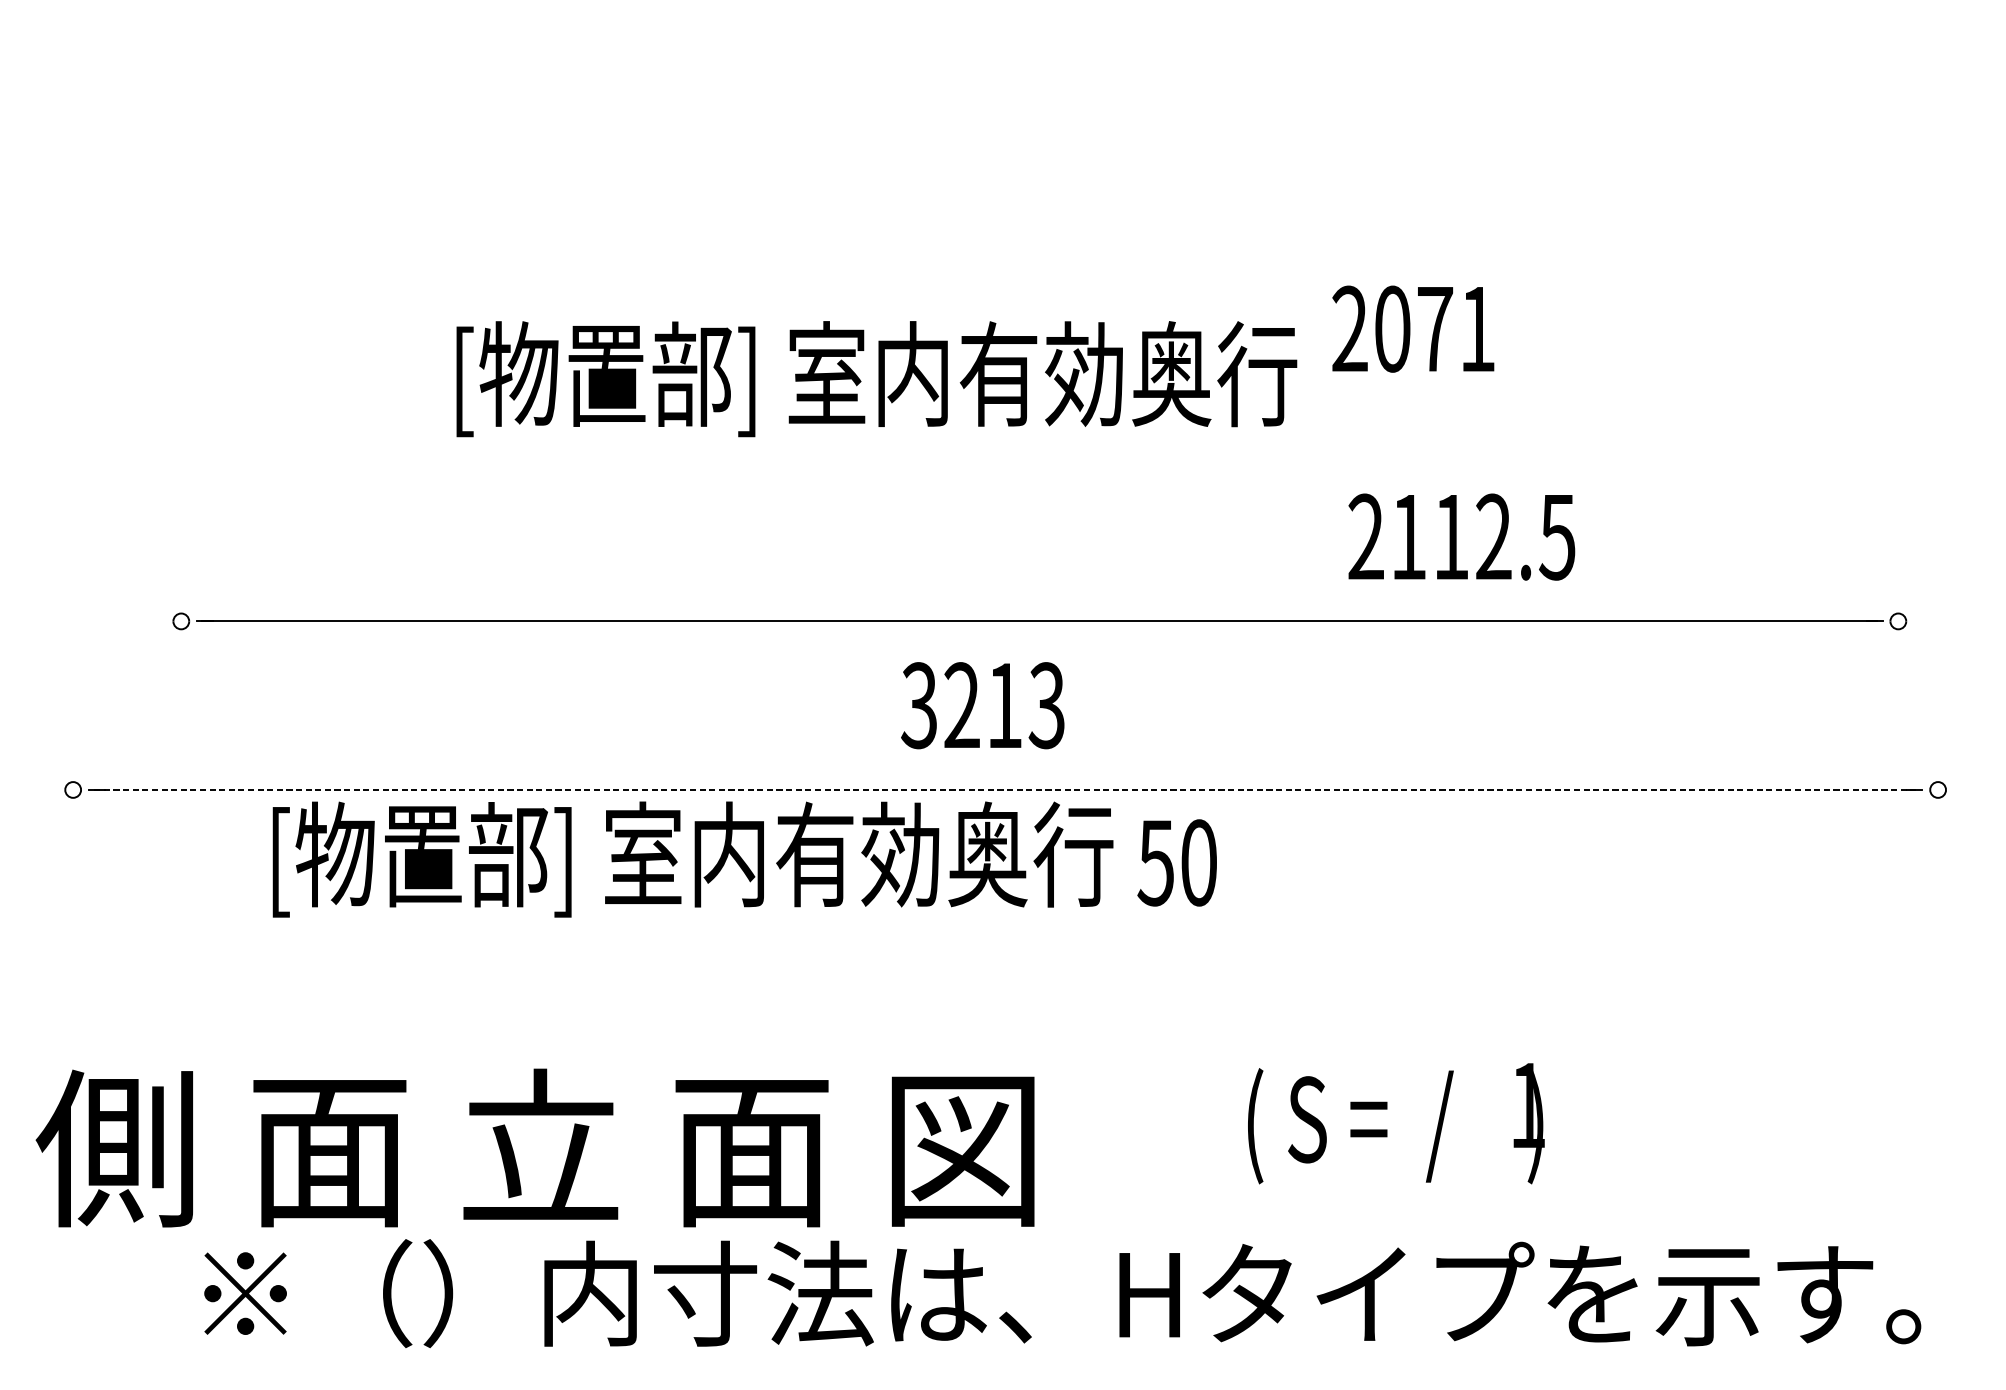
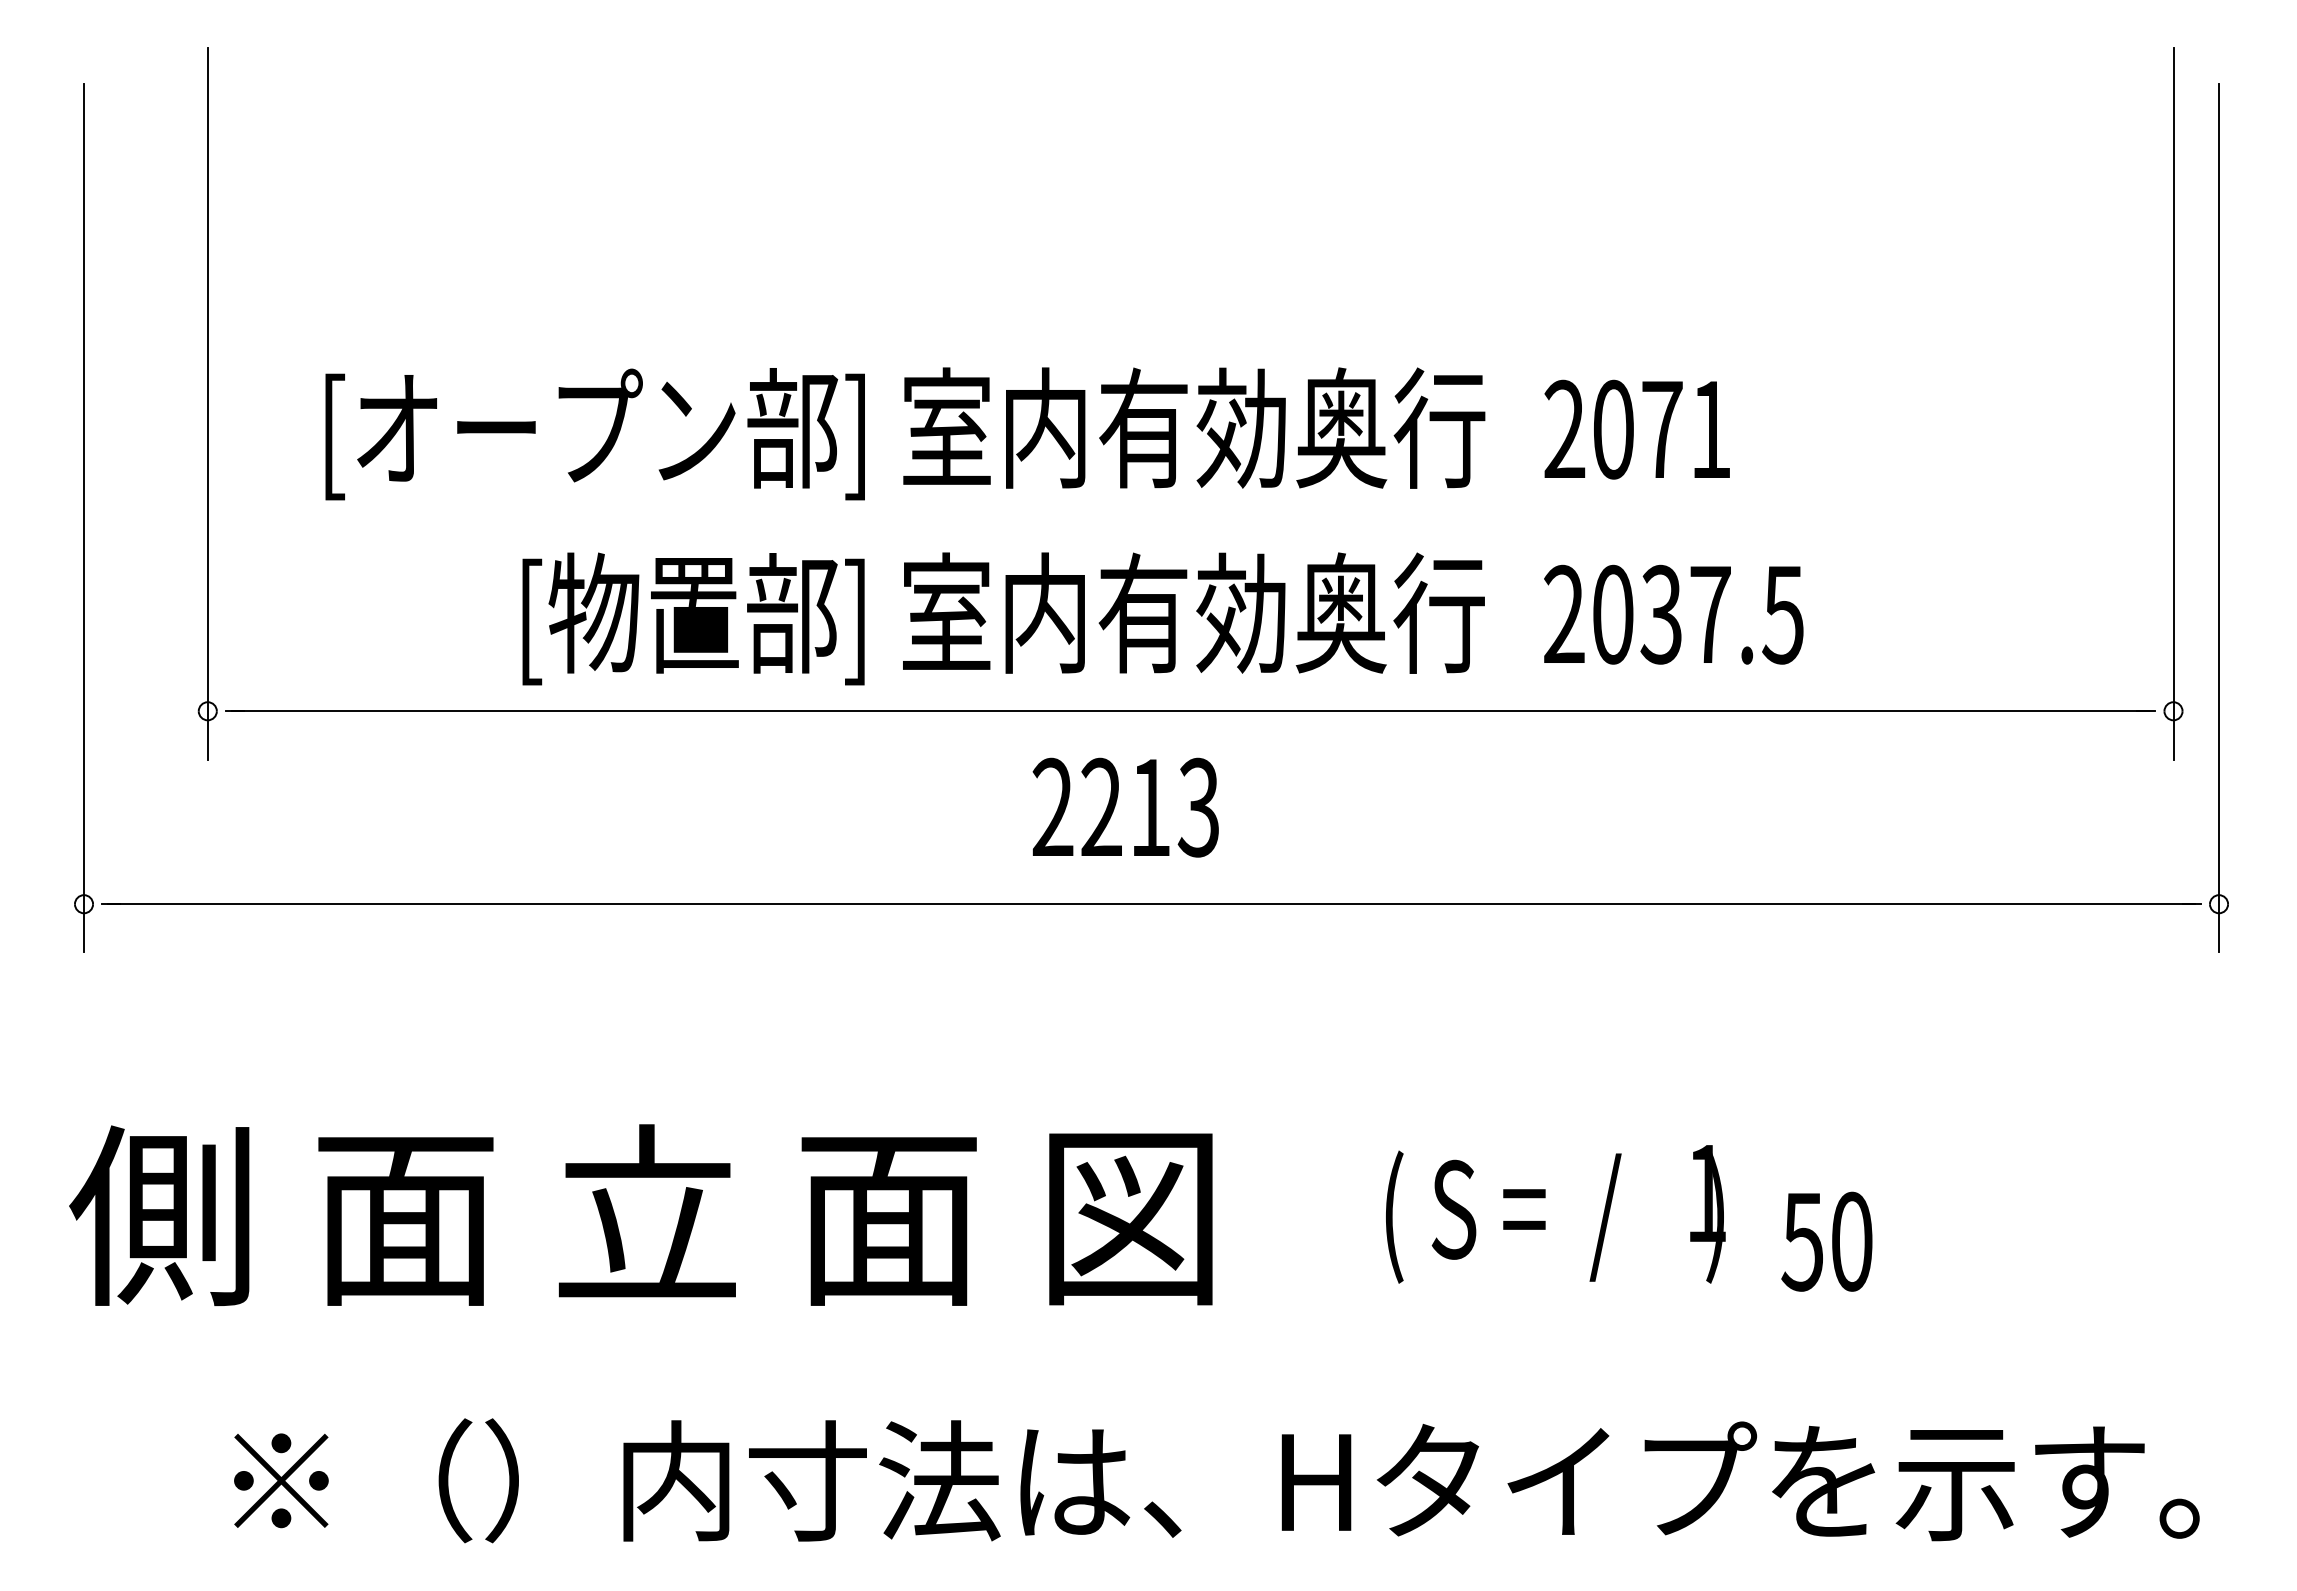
text: (1412, 329) -> (1636, 429), moved
line: (181, 352) -> (207, 403), added
line: (1898, 352) -> (2173, 403), added
text: (464, 378) -> (532, 433), [物置部] 室内有効奥行 -> [オープン部] 室内有効奥行
line: (73, 453) -> (84, 518), added
line: (1938, 453) -> (2219, 518), added
text: (1451, 536) -> (1661, 614), 2112.5 -> 2037.5
text: (919, 705) -> (1052, 807), 3213 -> 2213
line: (1006, 790) -> (1152, 904), dashed -> solid
text: (692, 859) -> (1003, 618), moved
text: (1176, 862) -> (1826, 1241), moved
text: (1396, 1123) -> (1555, 1214), moved
text: (534, 1147) -> (640, 1214), moved

